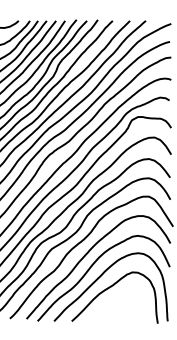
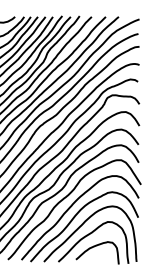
curve: (118, 302) -> (96, 246), added

